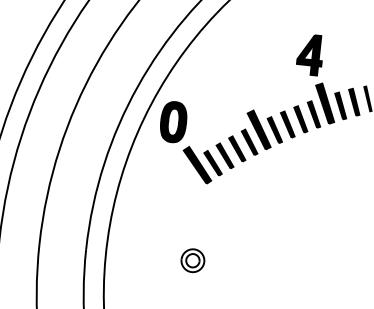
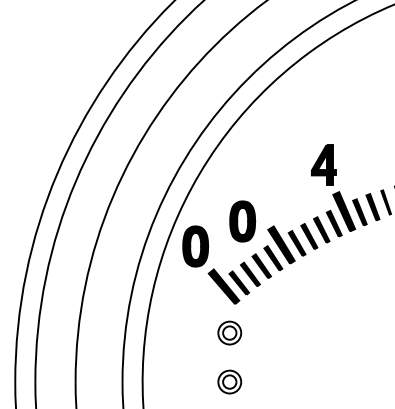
part: (222, 102) -> (242, 221), added
part: (198, 211) -> (229, 332), added

